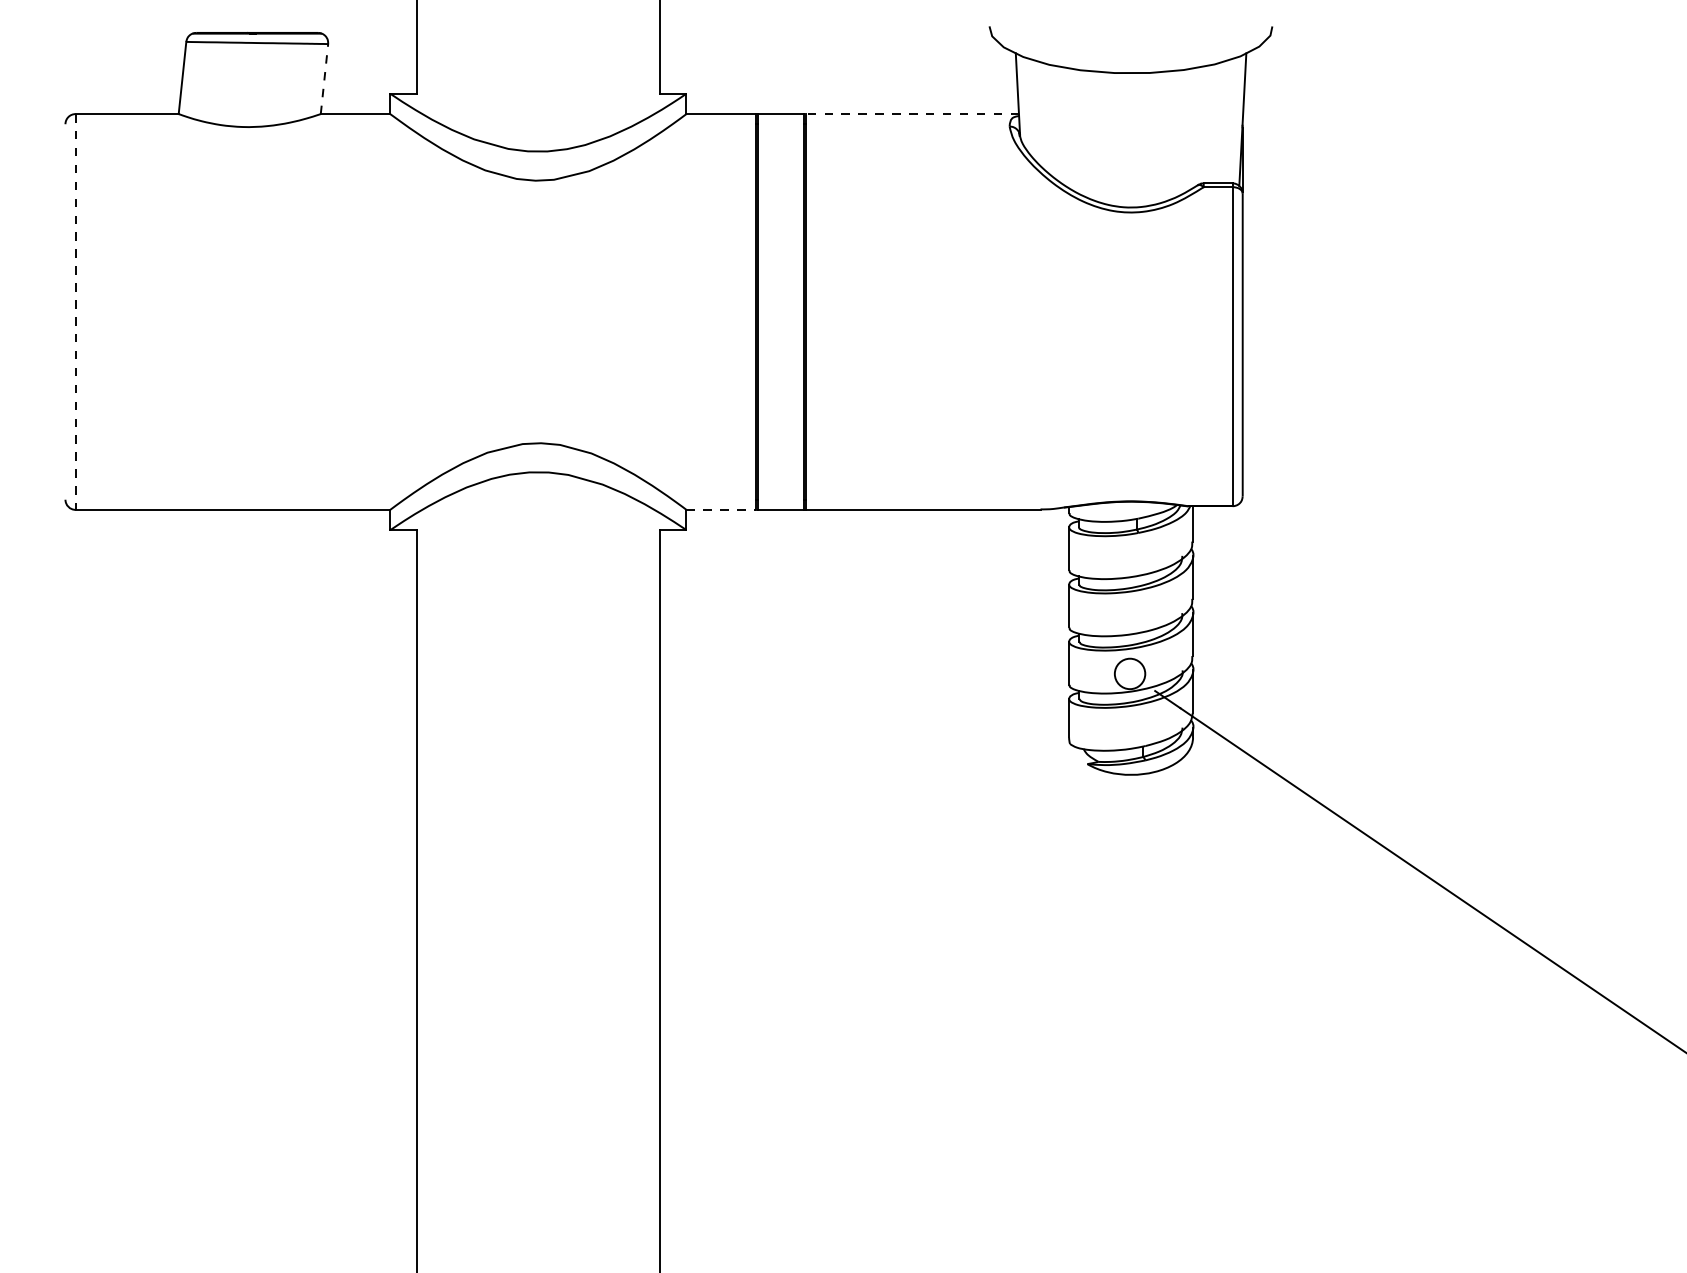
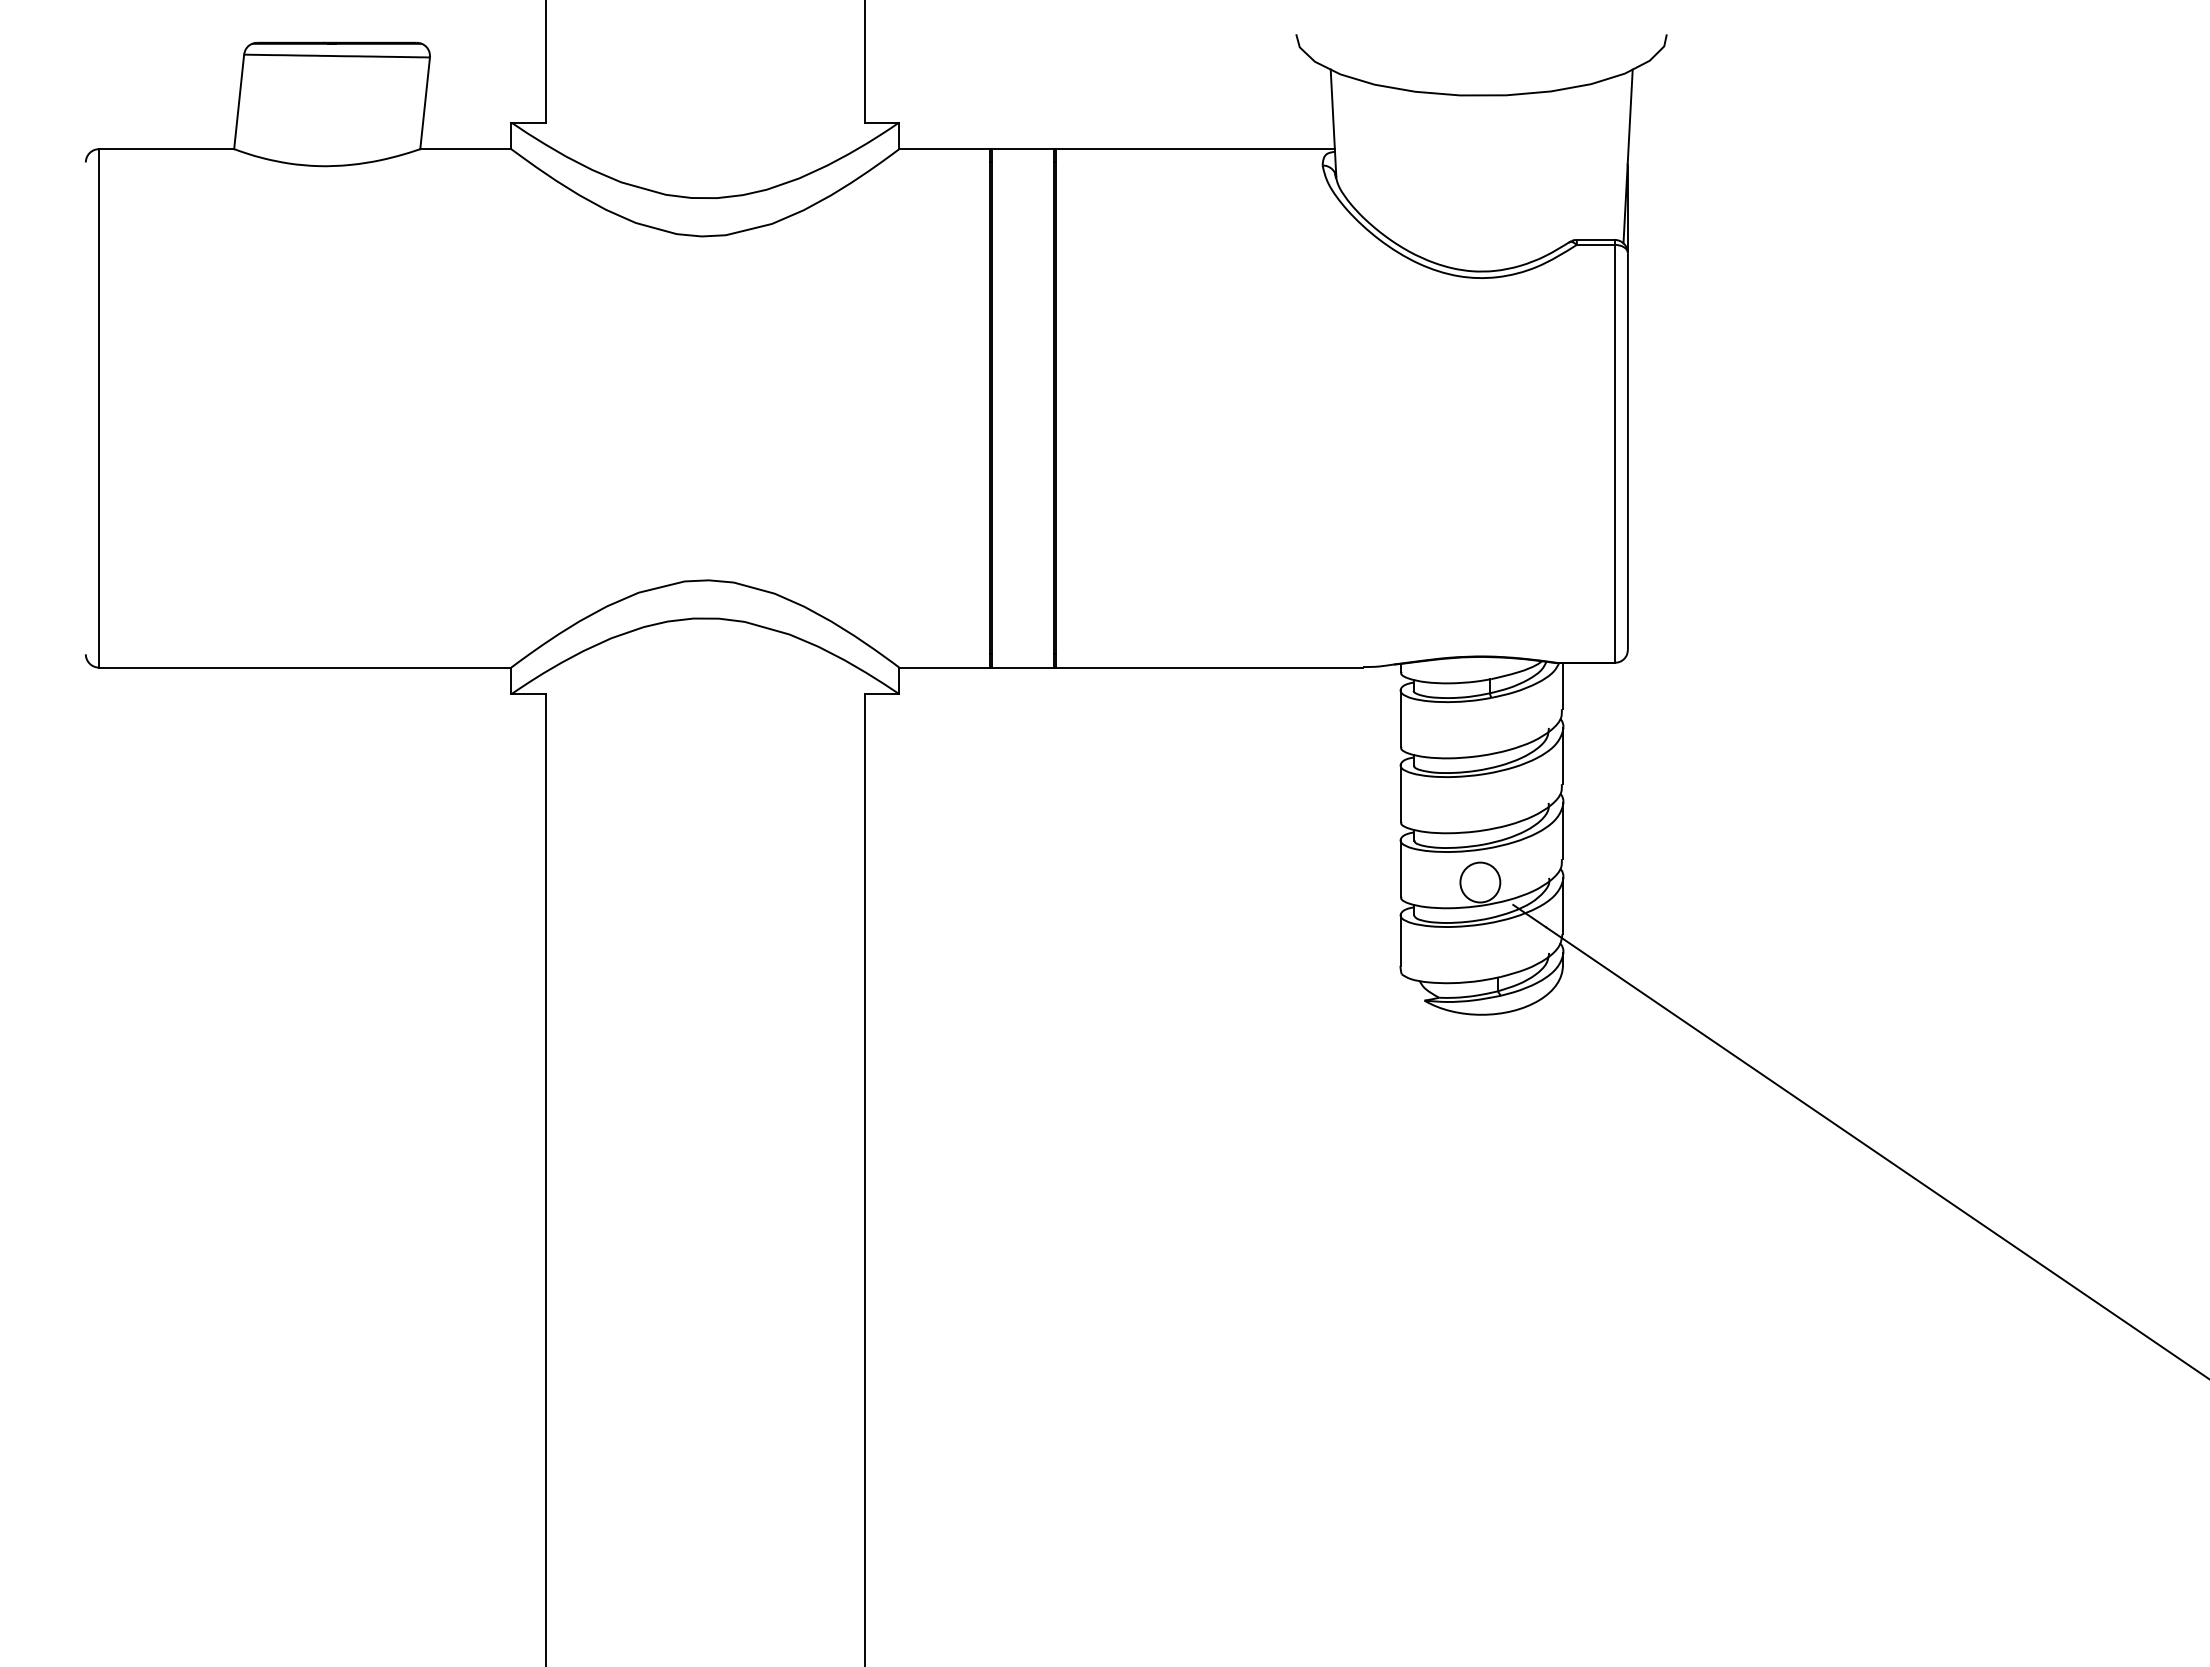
line: (324, 78) -> (425, 102), dashed -> solid
line: (912, 114) -> (1195, 149), dashed -> solid
line: (75, 312) -> (99, 408), dashed -> solid
line: (721, 509) -> (945, 667), dashed -> solid

